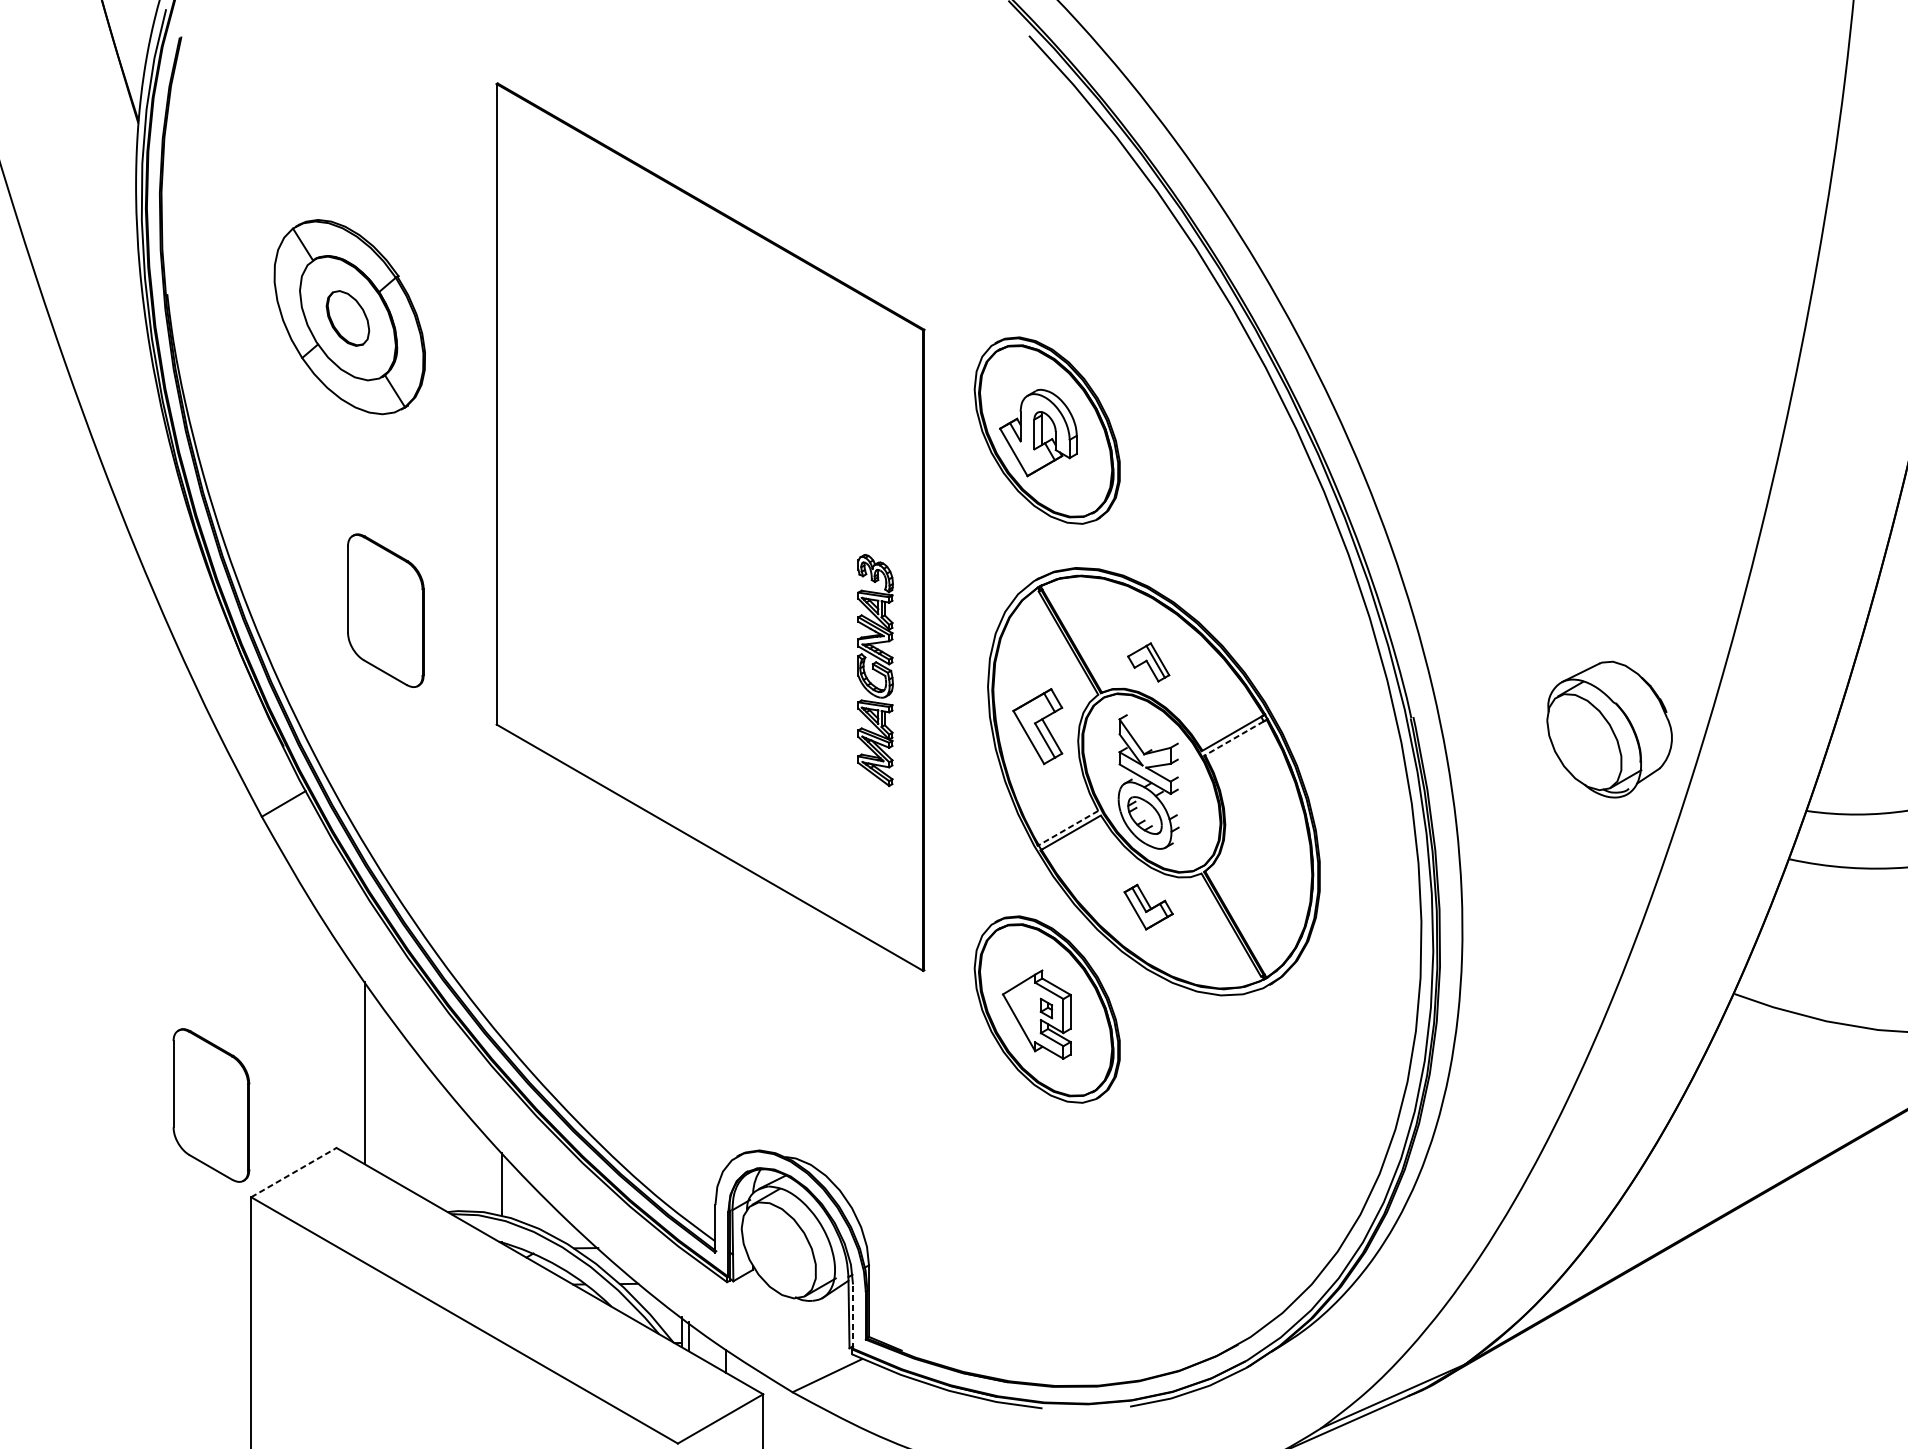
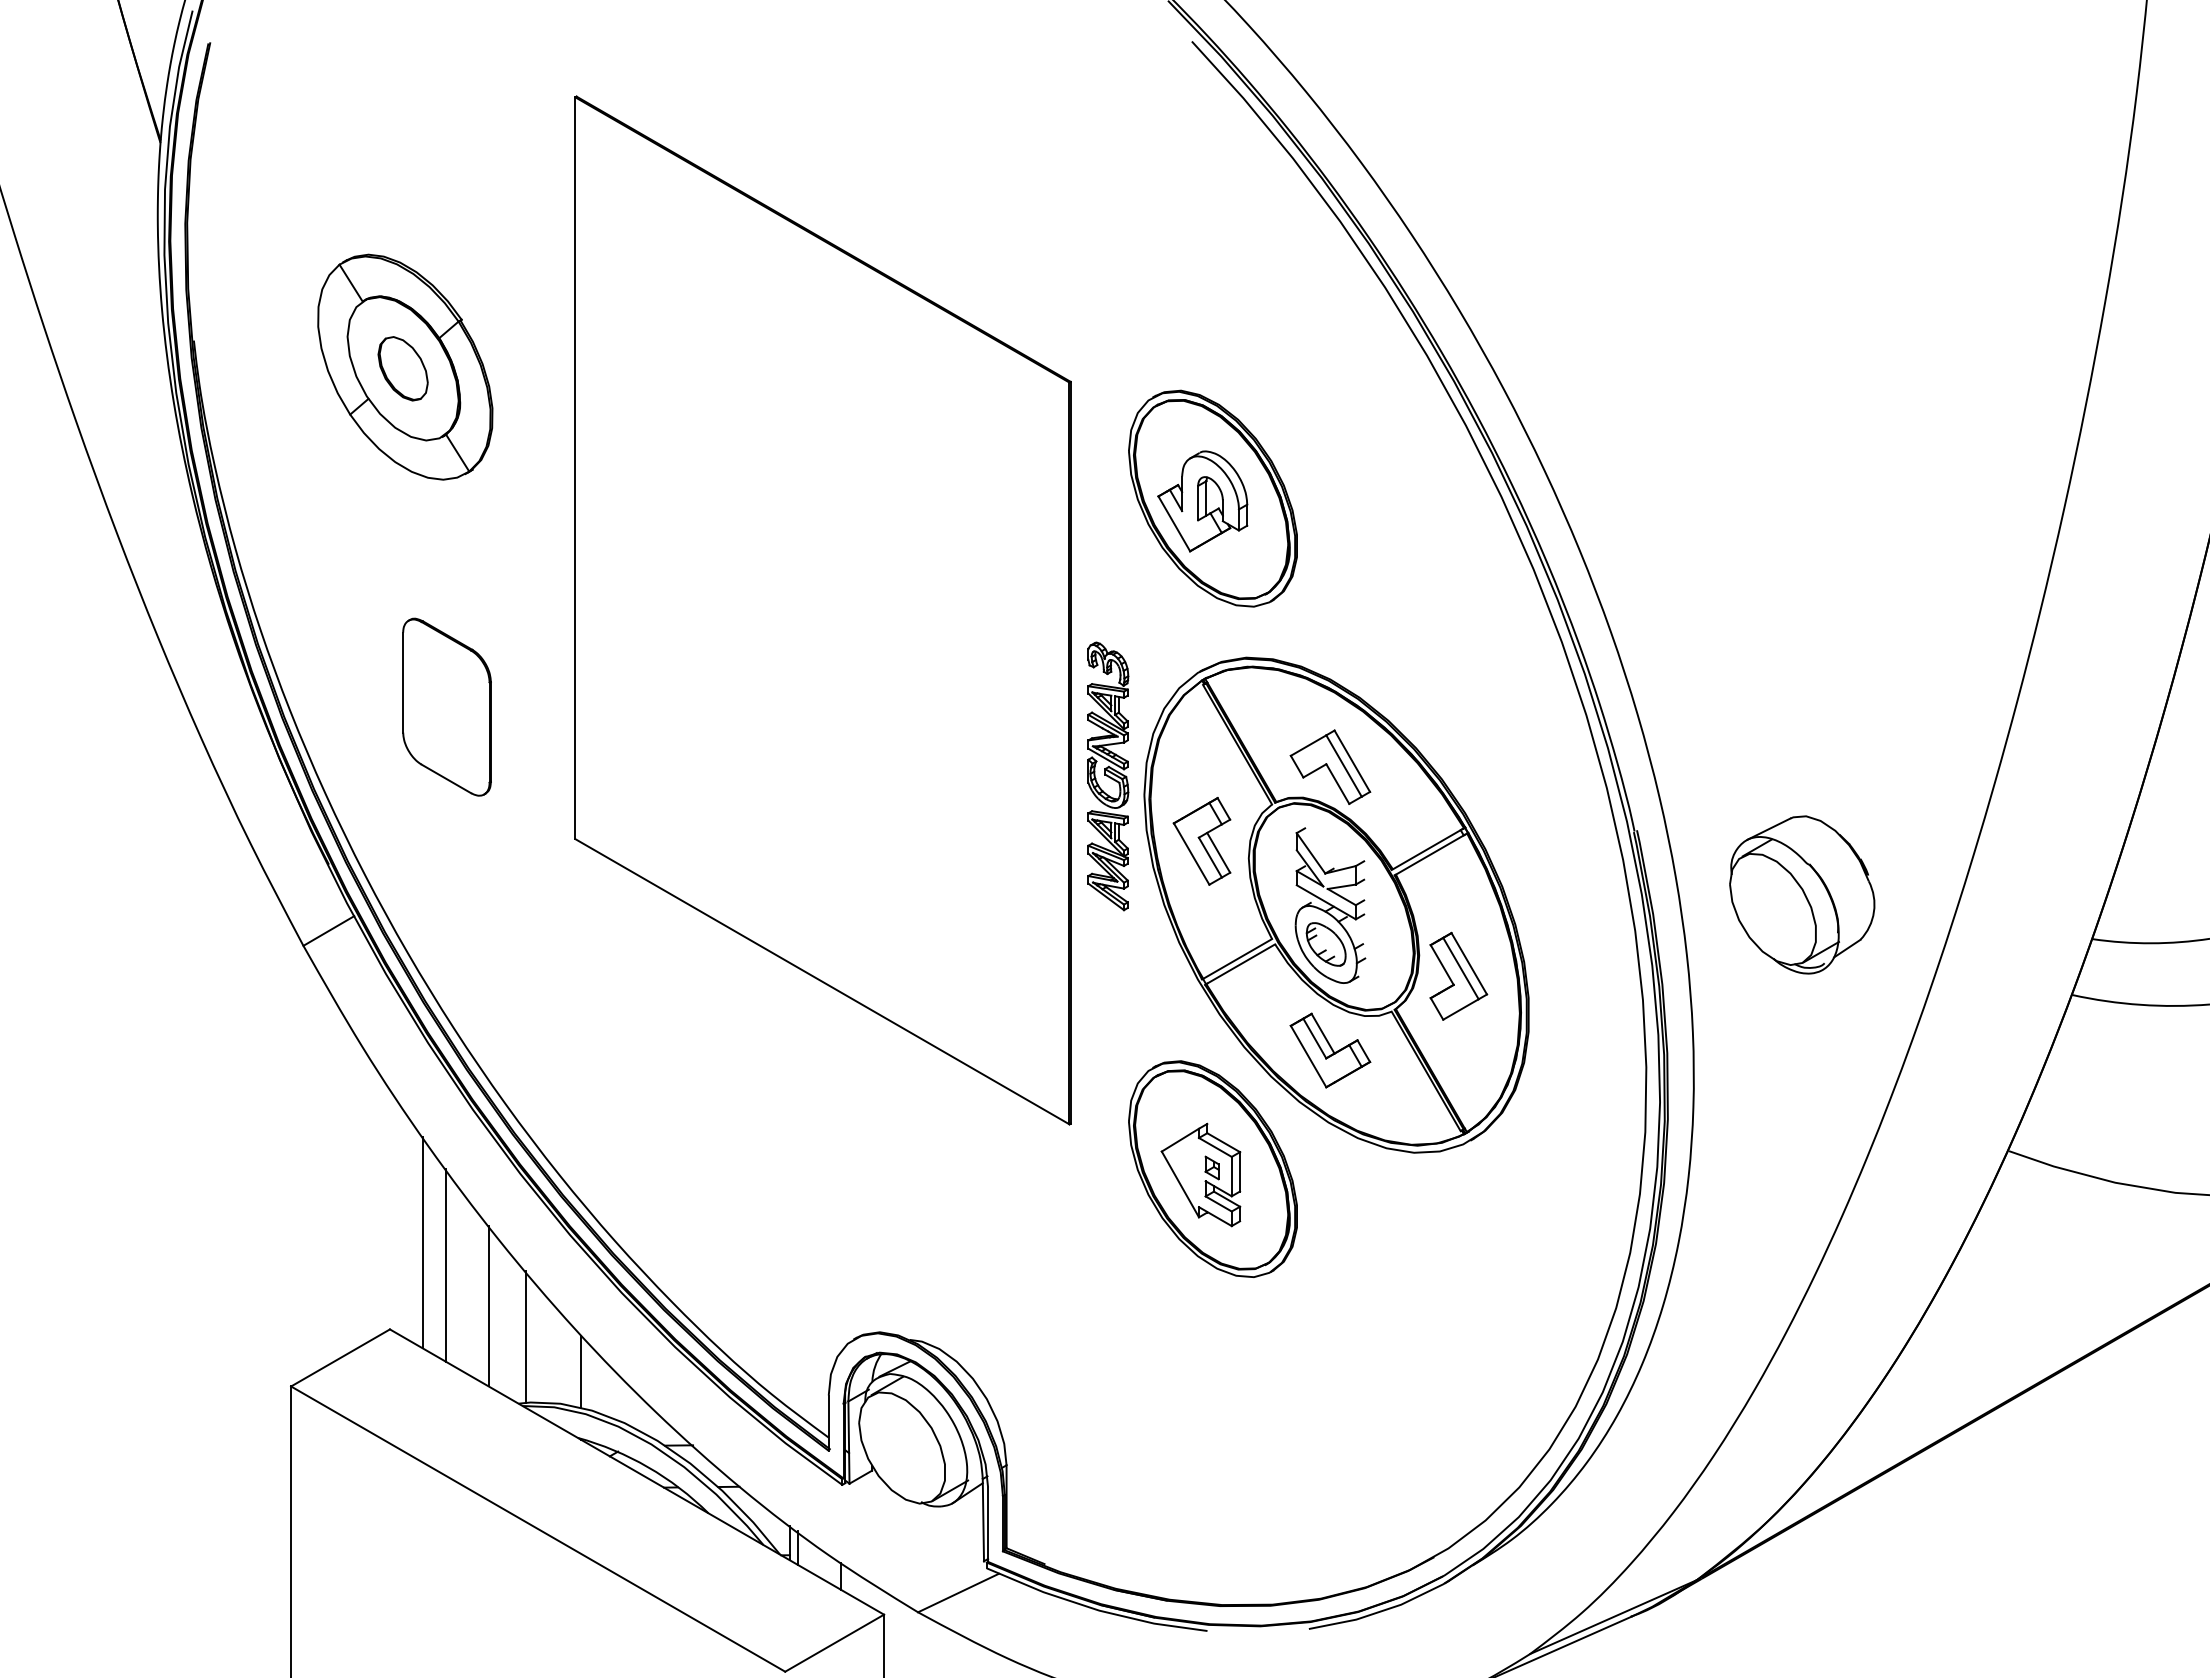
part: (1148, 661) -> (1330, 766), size x1.67
part: (875, 670) -> (1108, 776), moved
part: (1609, 729) -> (1802, 894), moved
line: (1234, 738) -> (1429, 855), dashed -> solid
line: (1068, 828) -> (1237, 959), dashed -> solid
part: (1259, 842) -> (1458, 975), added
part: (1148, 907) -> (1330, 1050), size x1.43
line: (384, 1092) -> (445, 1265), added
part: (210, 1104) -> (244, 1279), removed
line: (421, 1128) -> (488, 1306), added
line: (453, 1154) -> (525, 1336), added
line: (293, 1172) -> (340, 1357), dashed -> solid
line: (853, 1316) -> (988, 1524), dashed -> solid

